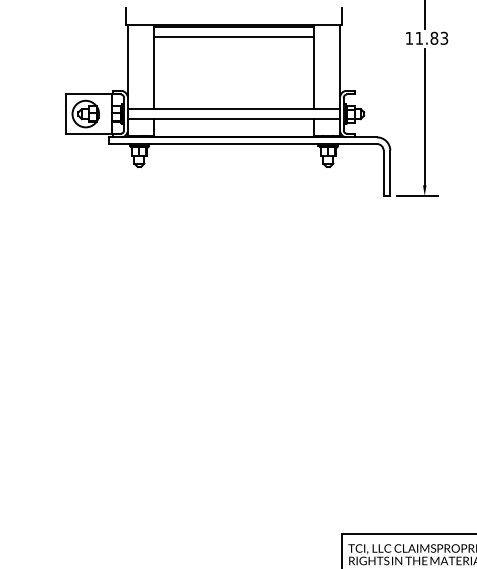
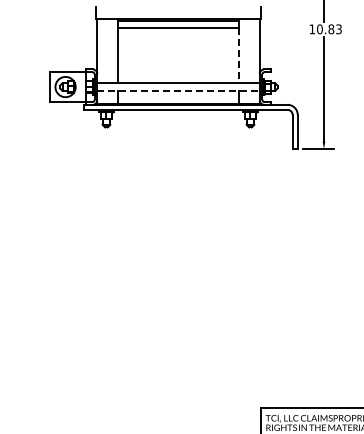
text: (418, 38) -> (319, 29), 11.83 -> 10.83
line: (313, 72) -> (239, 55), solid -> dashed
line: (235, 118) -> (179, 90), solid -> dashed

